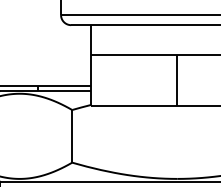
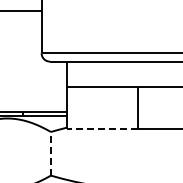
line: (134, 105) -> (102, 128), solid -> dashed
line: (71, 135) -> (50, 153), solid -> dashed

